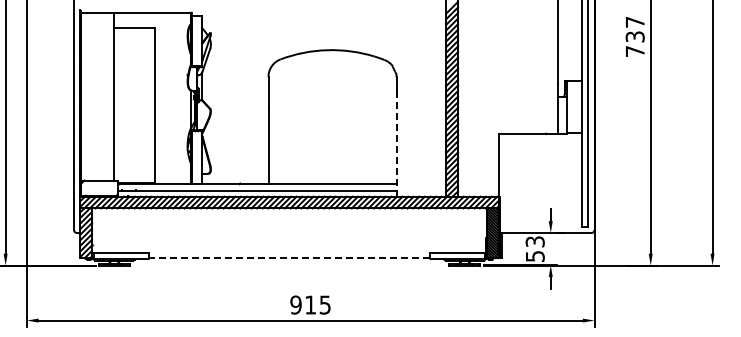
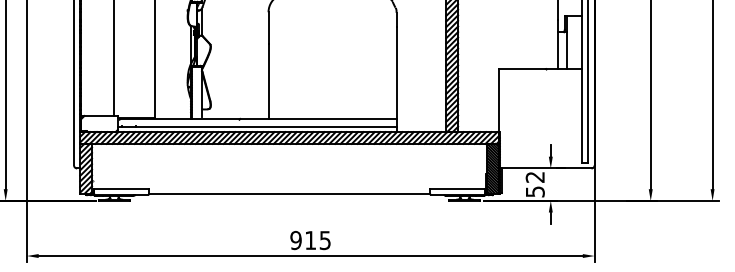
line: (396, 143) -> (396, 78), dashed -> solid
text: (535, 241) -> (535, 176), 53 -> 52
line: (289, 258) -> (289, 193), dashed -> solid

